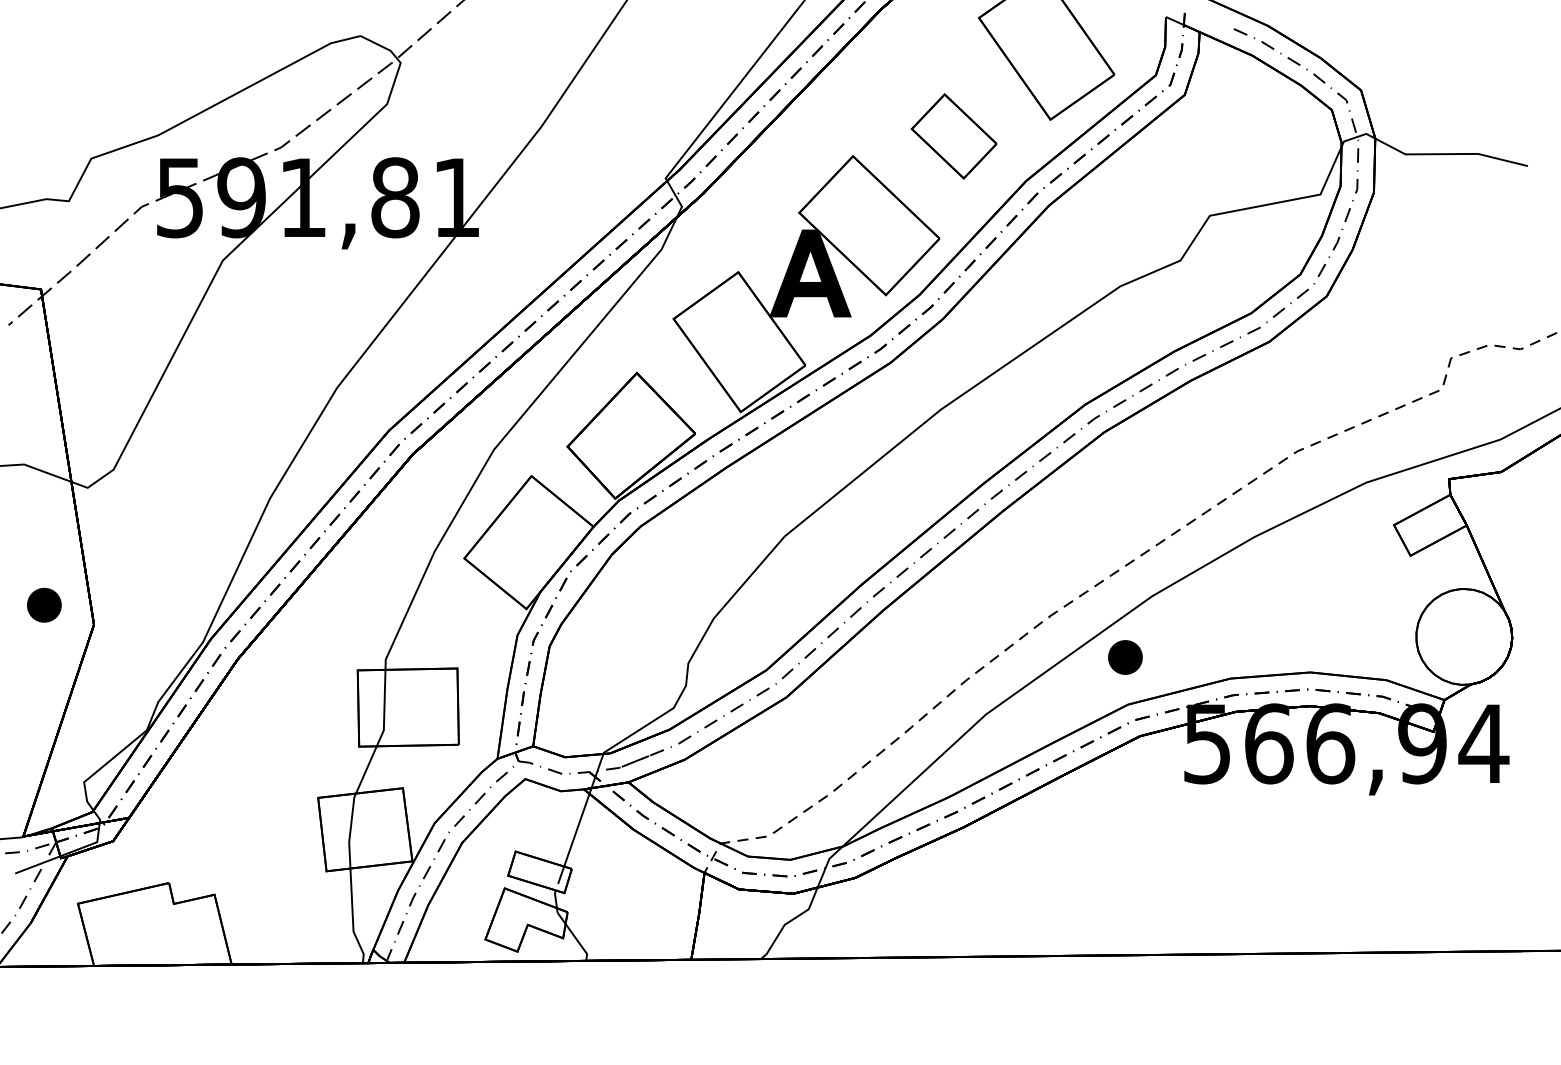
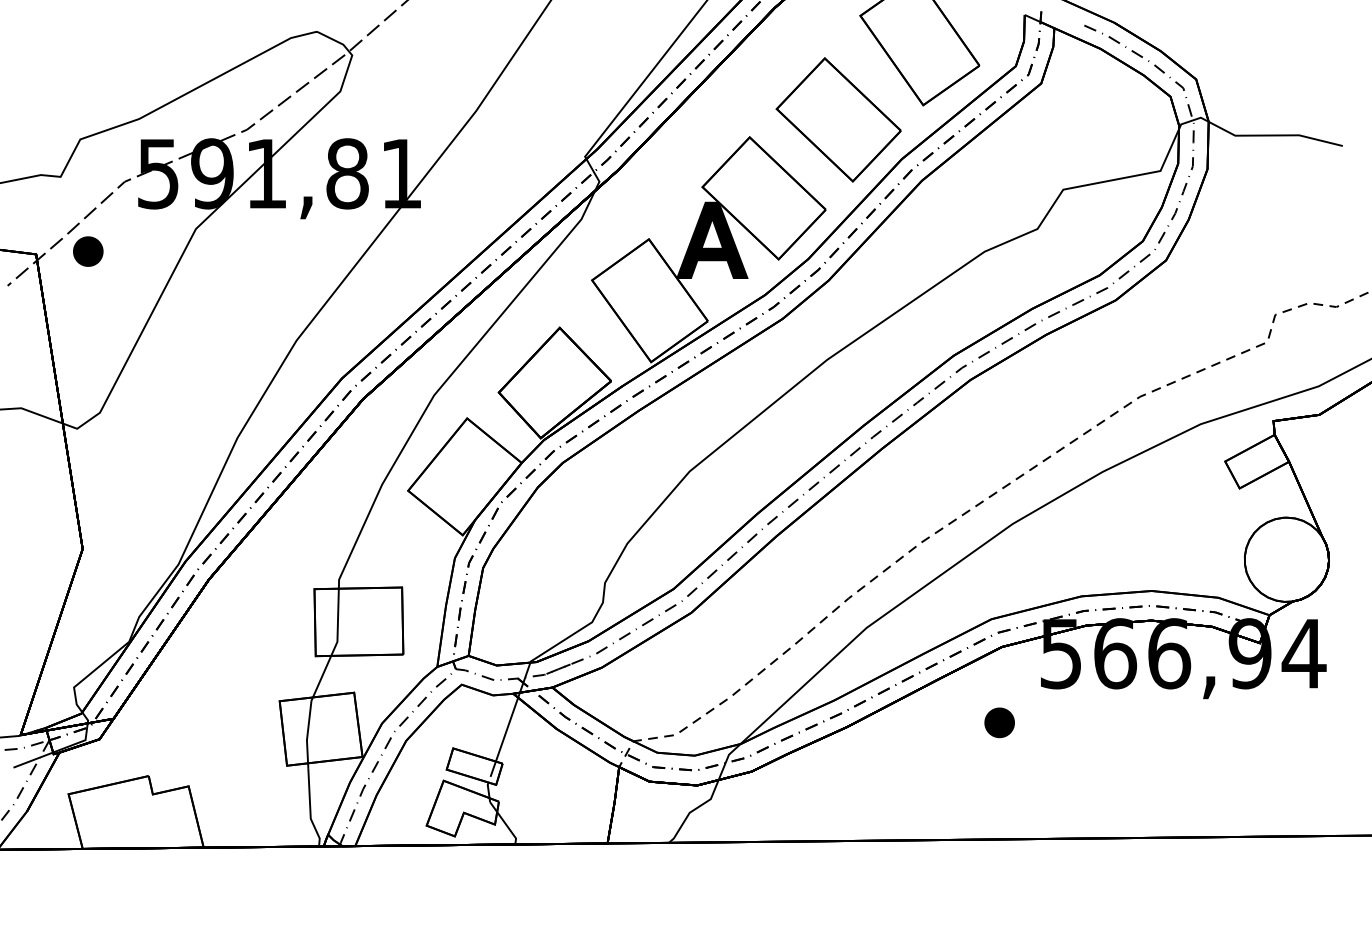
part: (953, 136) -> (838, 119), size x1.67
part: (44, 604) -> (88, 250), moved
part: (1125, 657) -> (999, 722), moved

